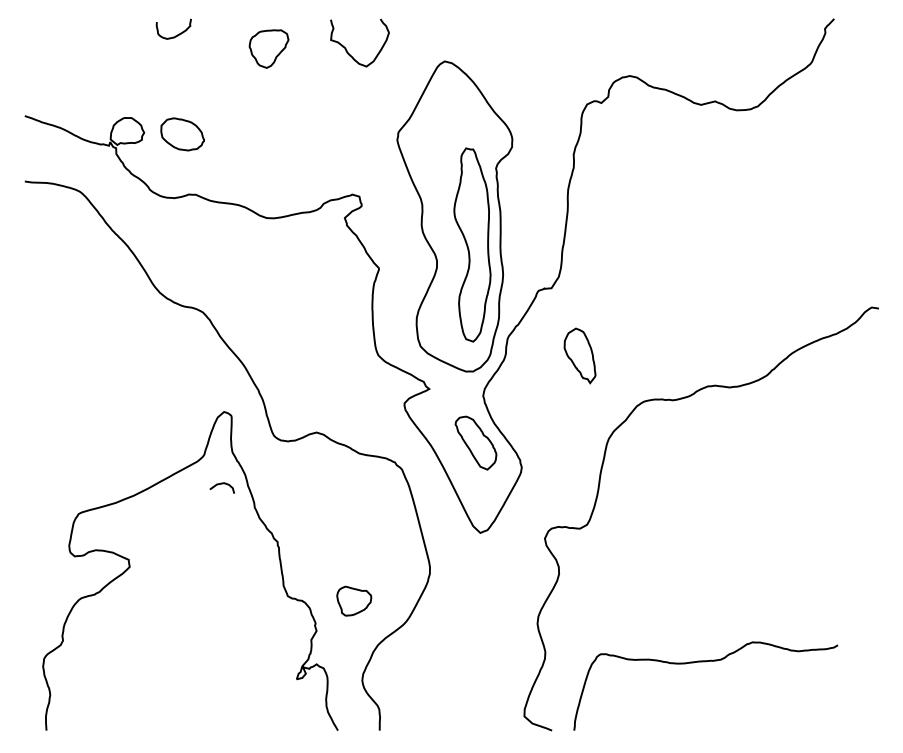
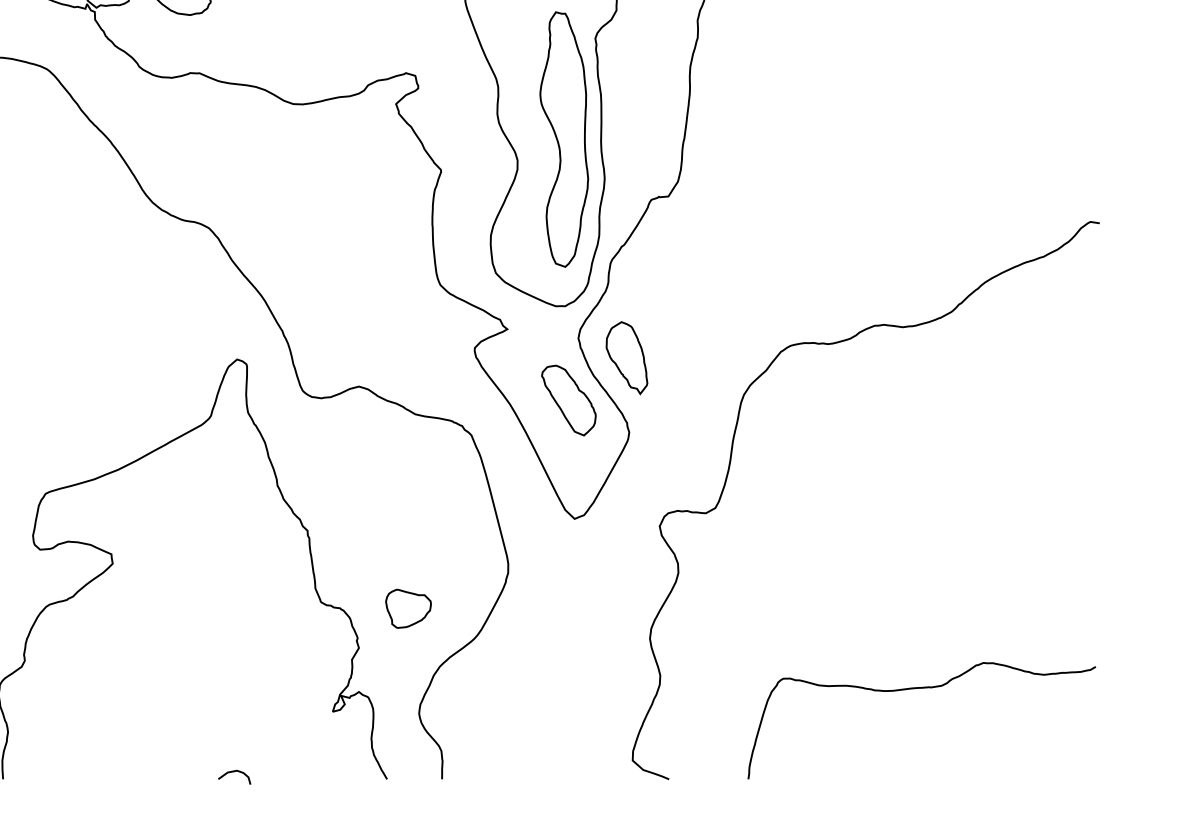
part: (579, 355) -> (626, 357), moved
curve: (221, 484) -> (233, 772), moved
curve: (705, 662) -> (921, 689), moved

